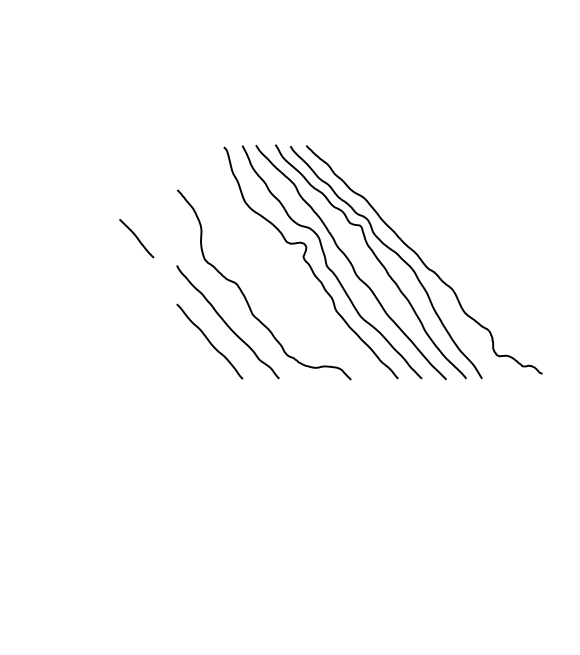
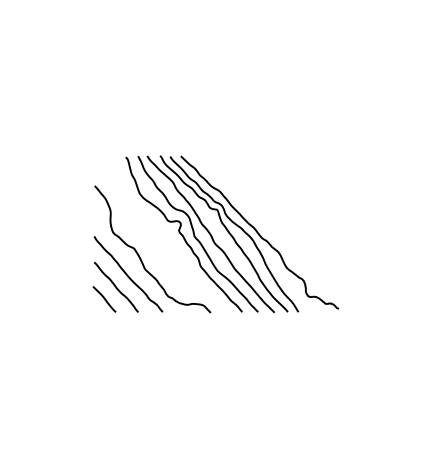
line: (136, 238) -> (104, 299), moved

